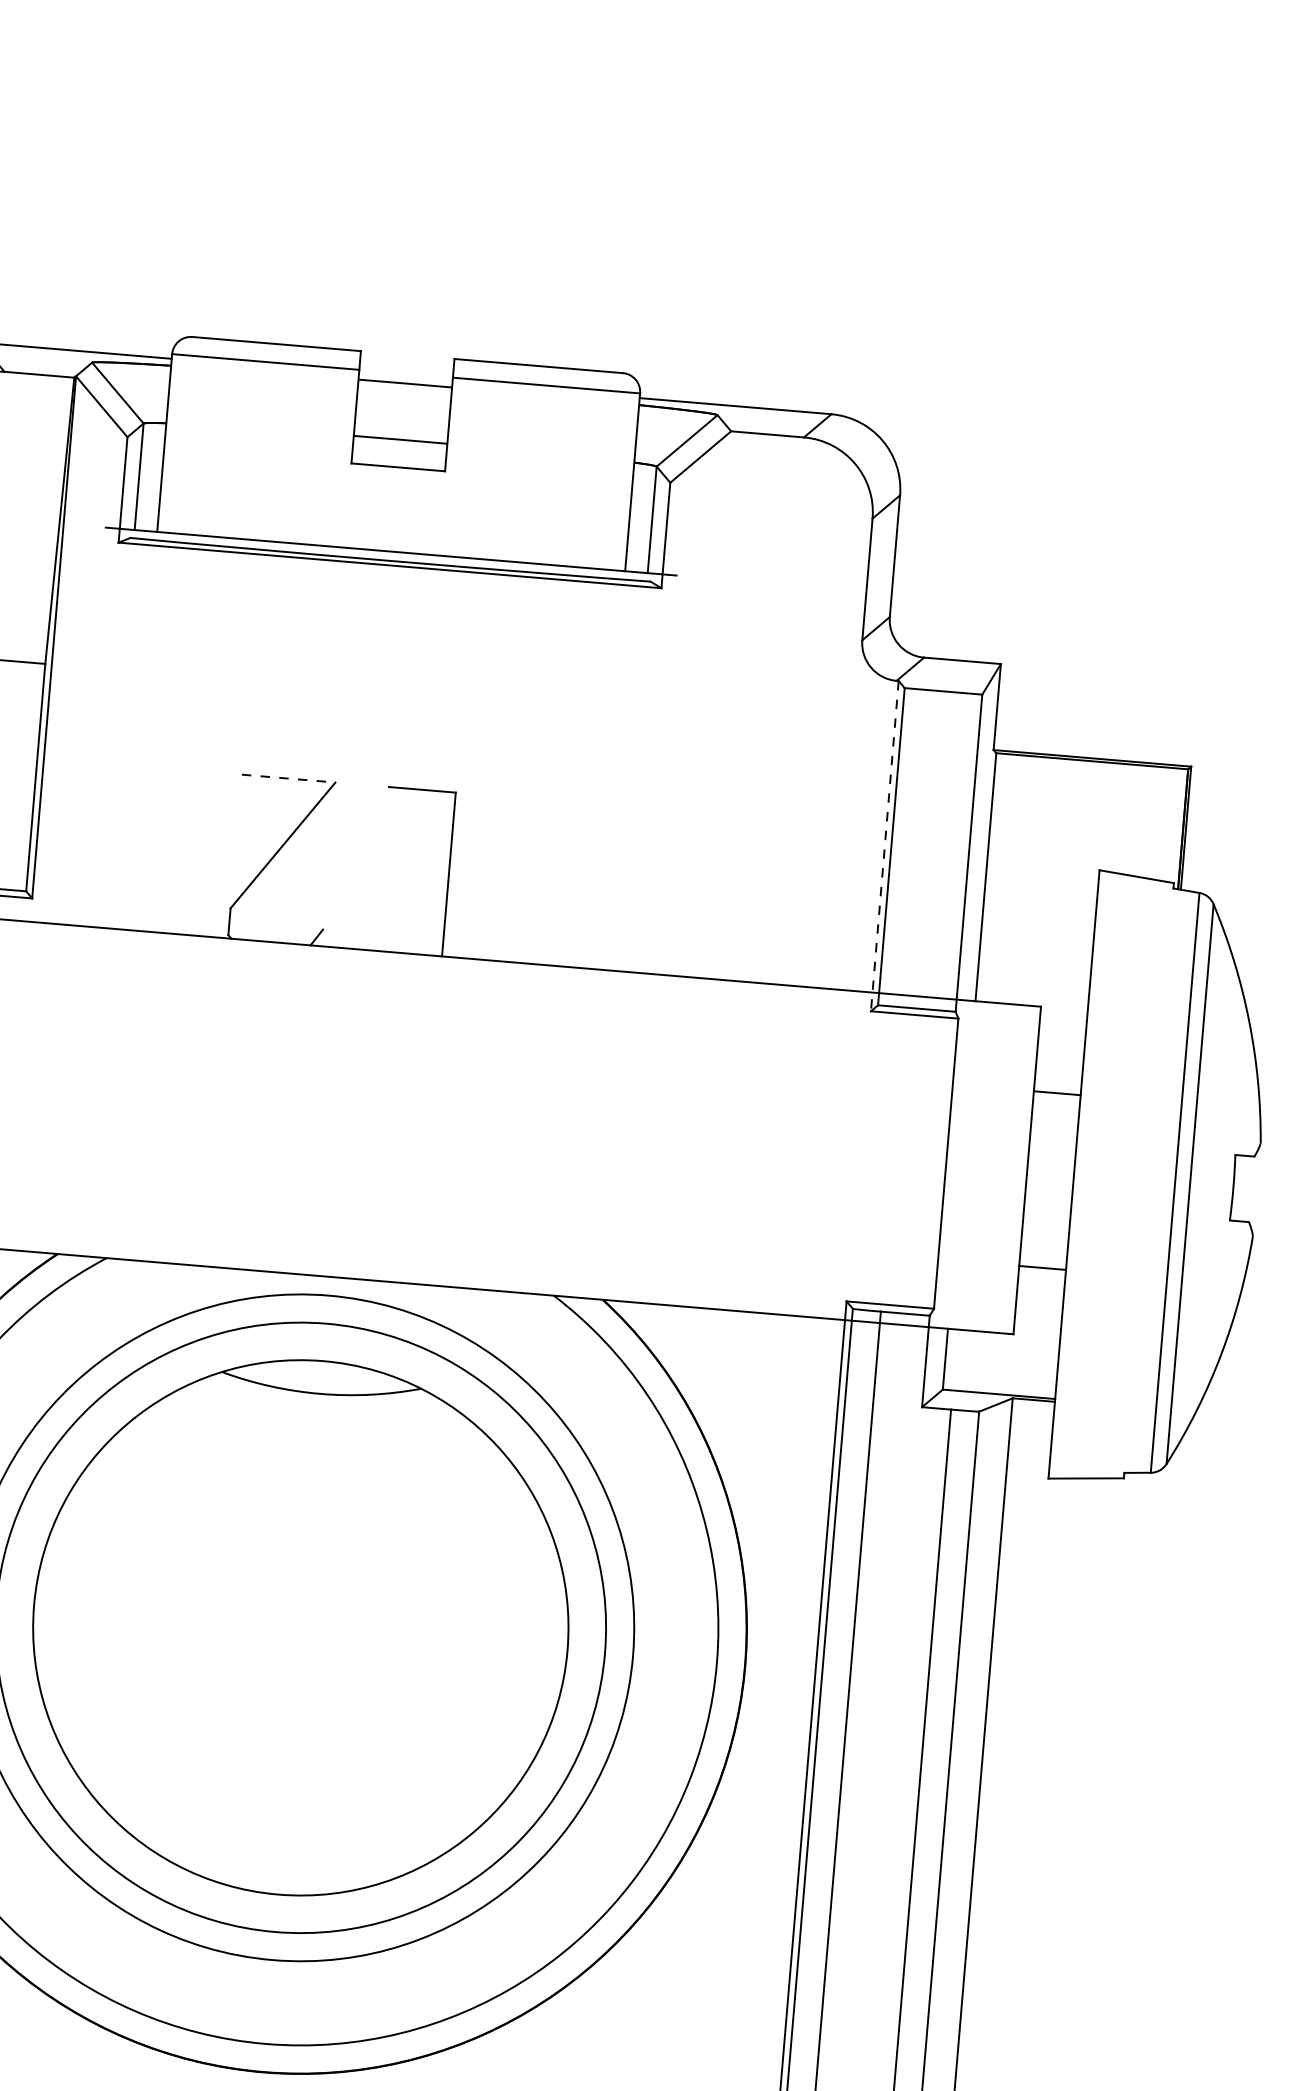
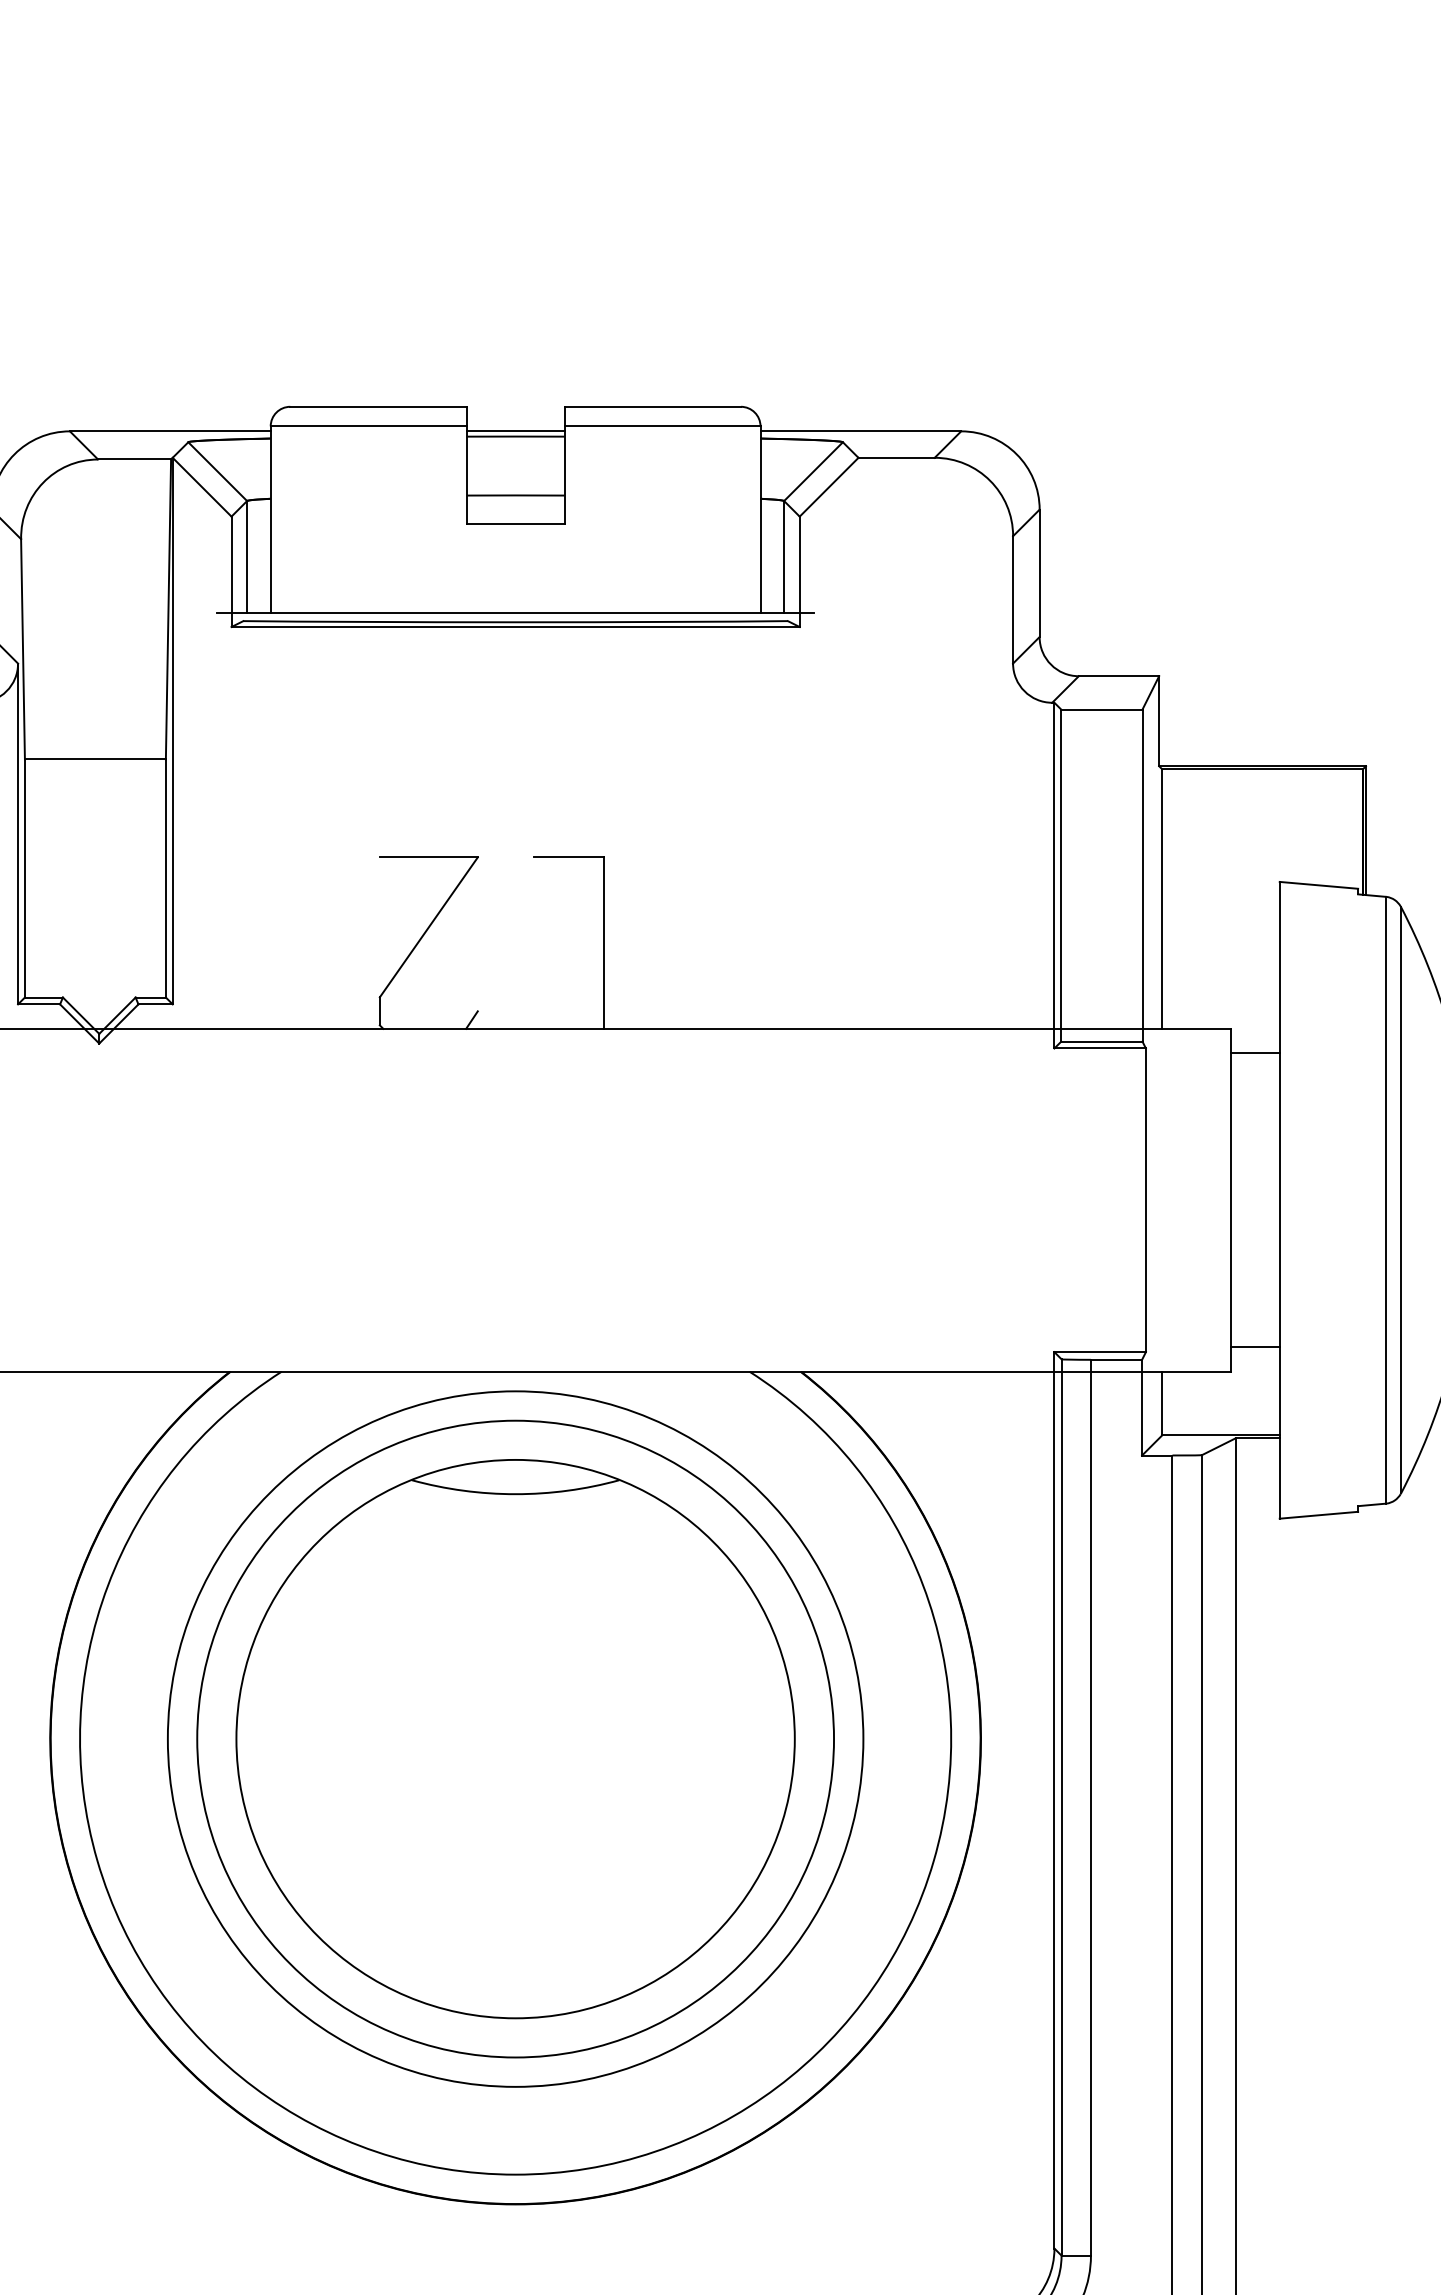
line: (405, 378) -> (515, 431), added
line: (288, 778) -> (428, 857), dashed -> solid
line: (884, 846) -> (1054, 875), dashed -> solid
line: (1056, 1093) -> (1254, 1053), moved
line: (1041, 1268) -> (1254, 1347), moved

